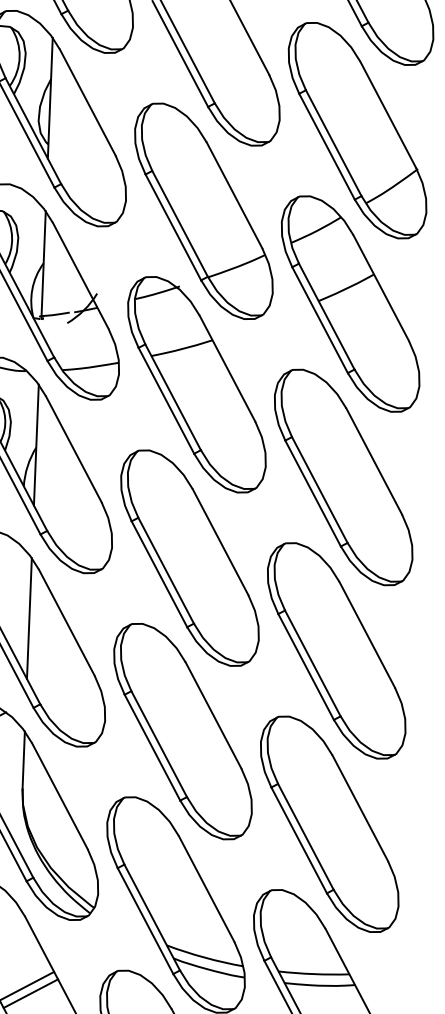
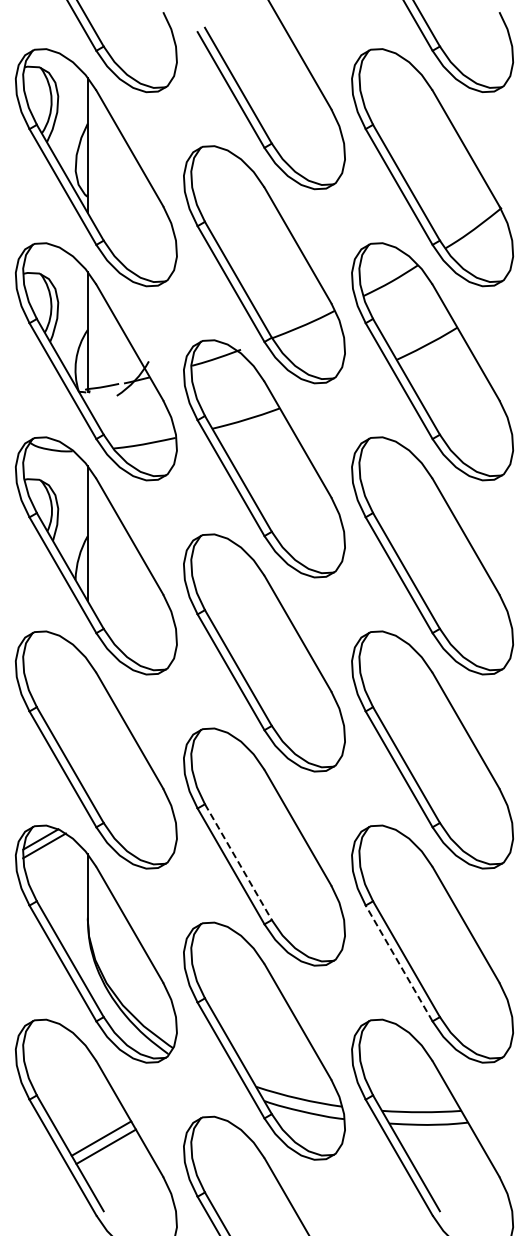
line: (29, 618) -> (87, 727), removed
line: (159, 744) -> (238, 862), solid -> dashed
line: (299, 840) -> (399, 963), solid -> dashed

